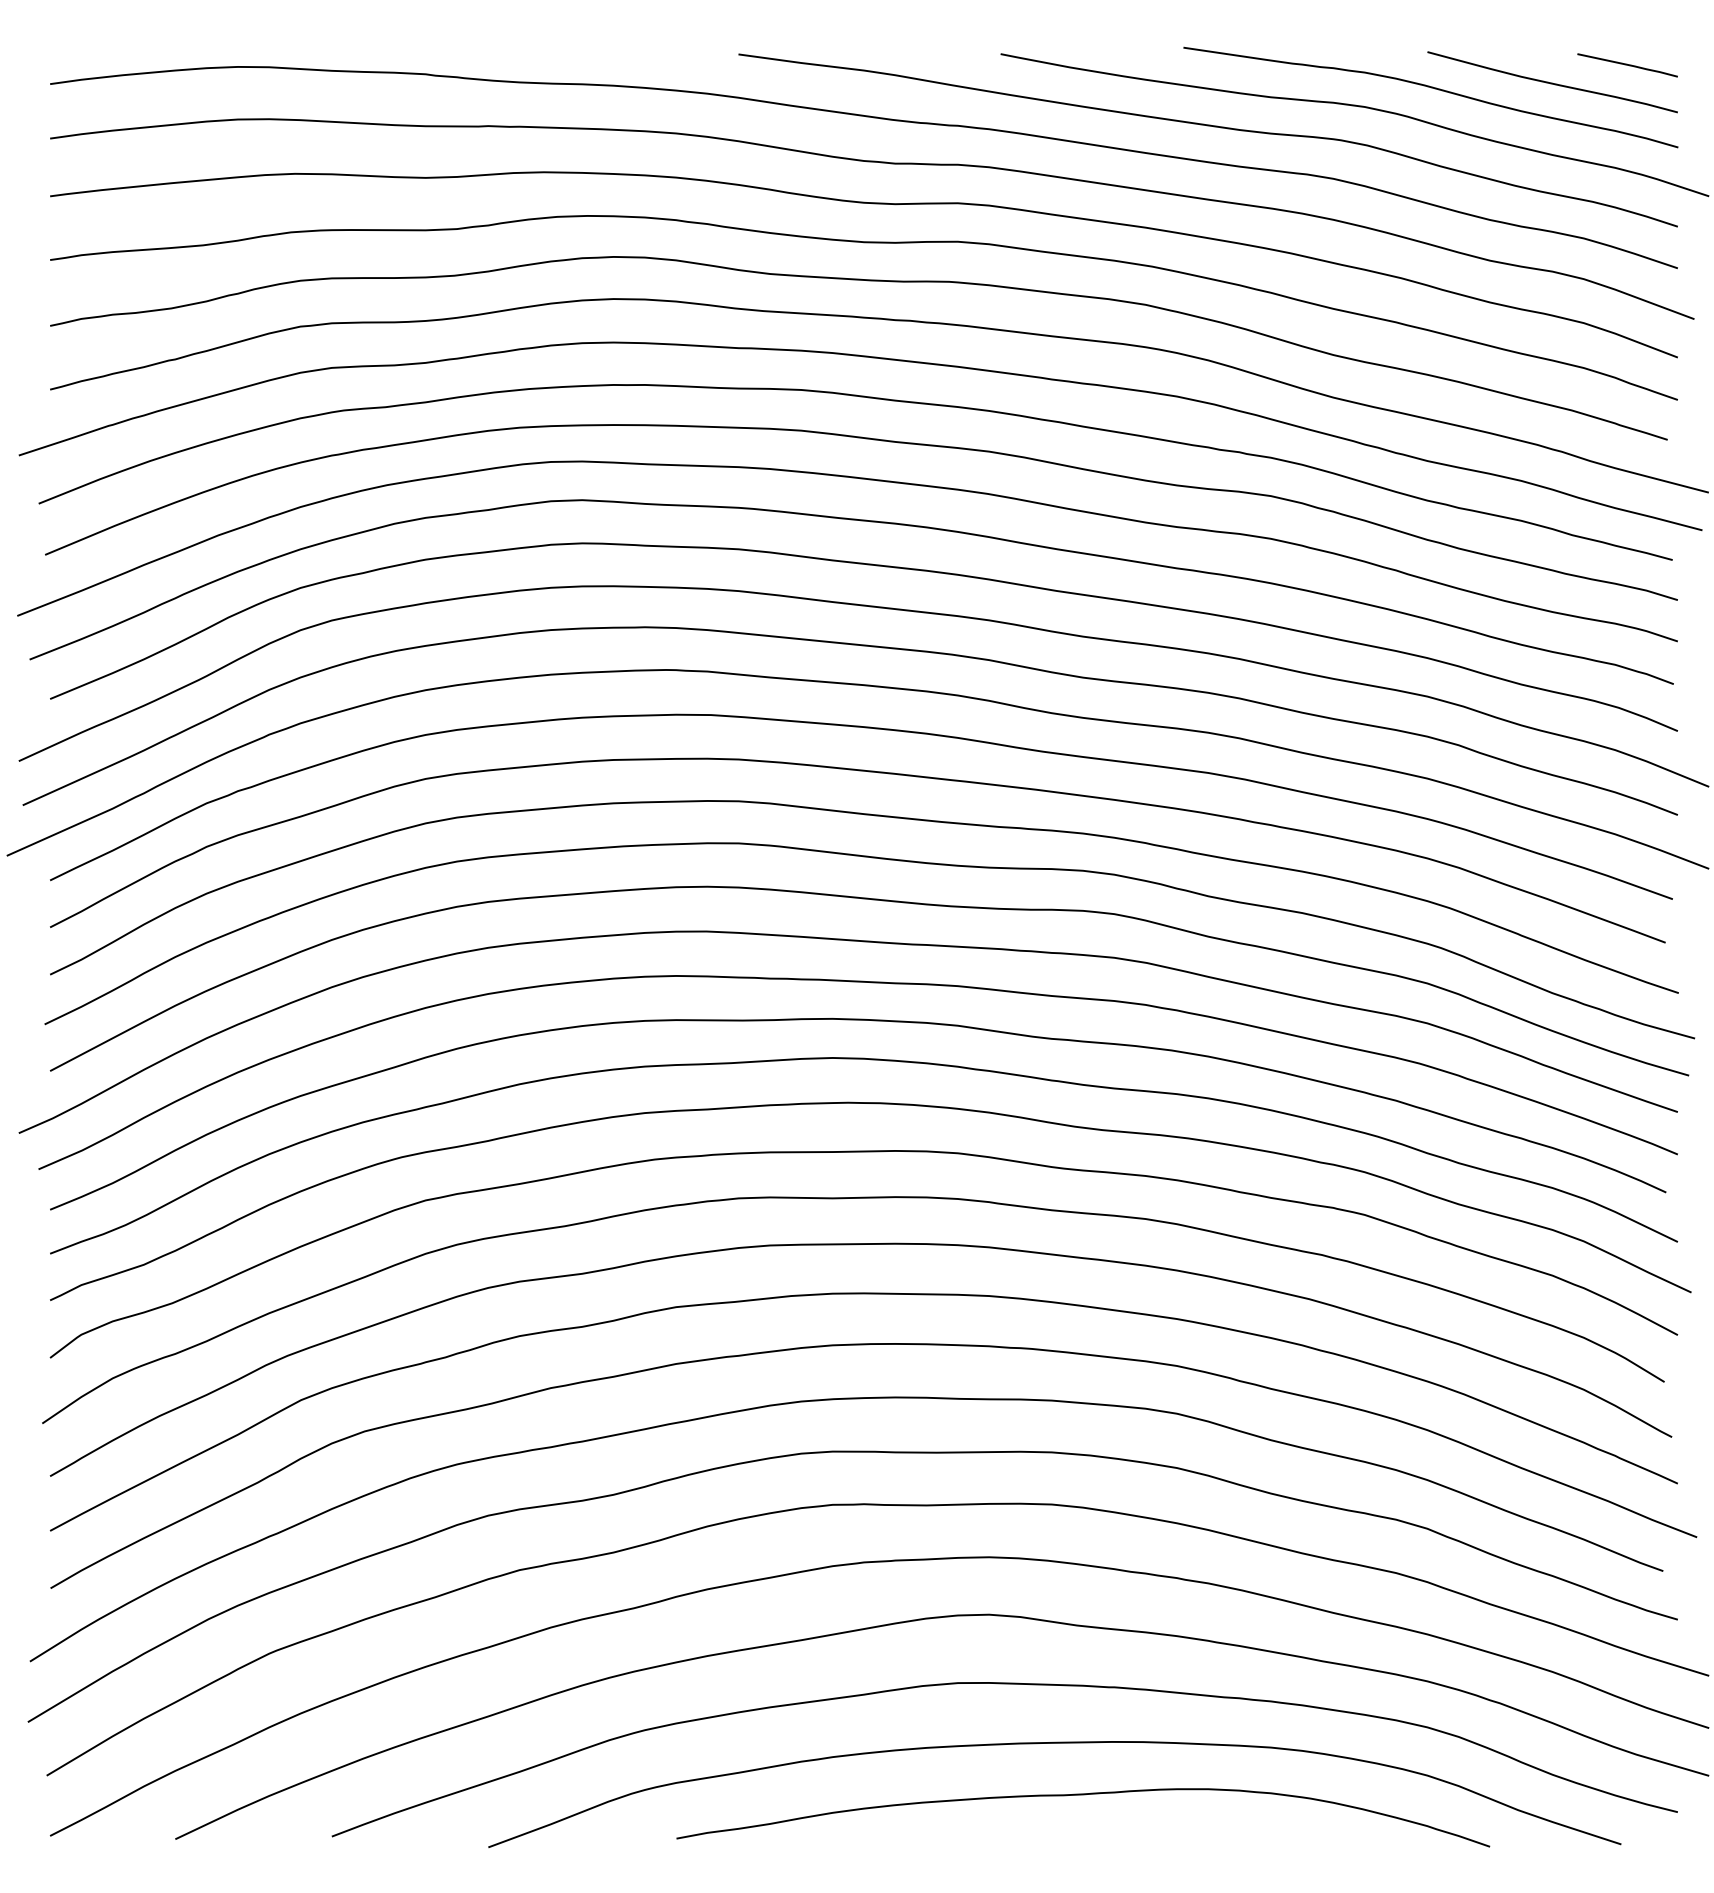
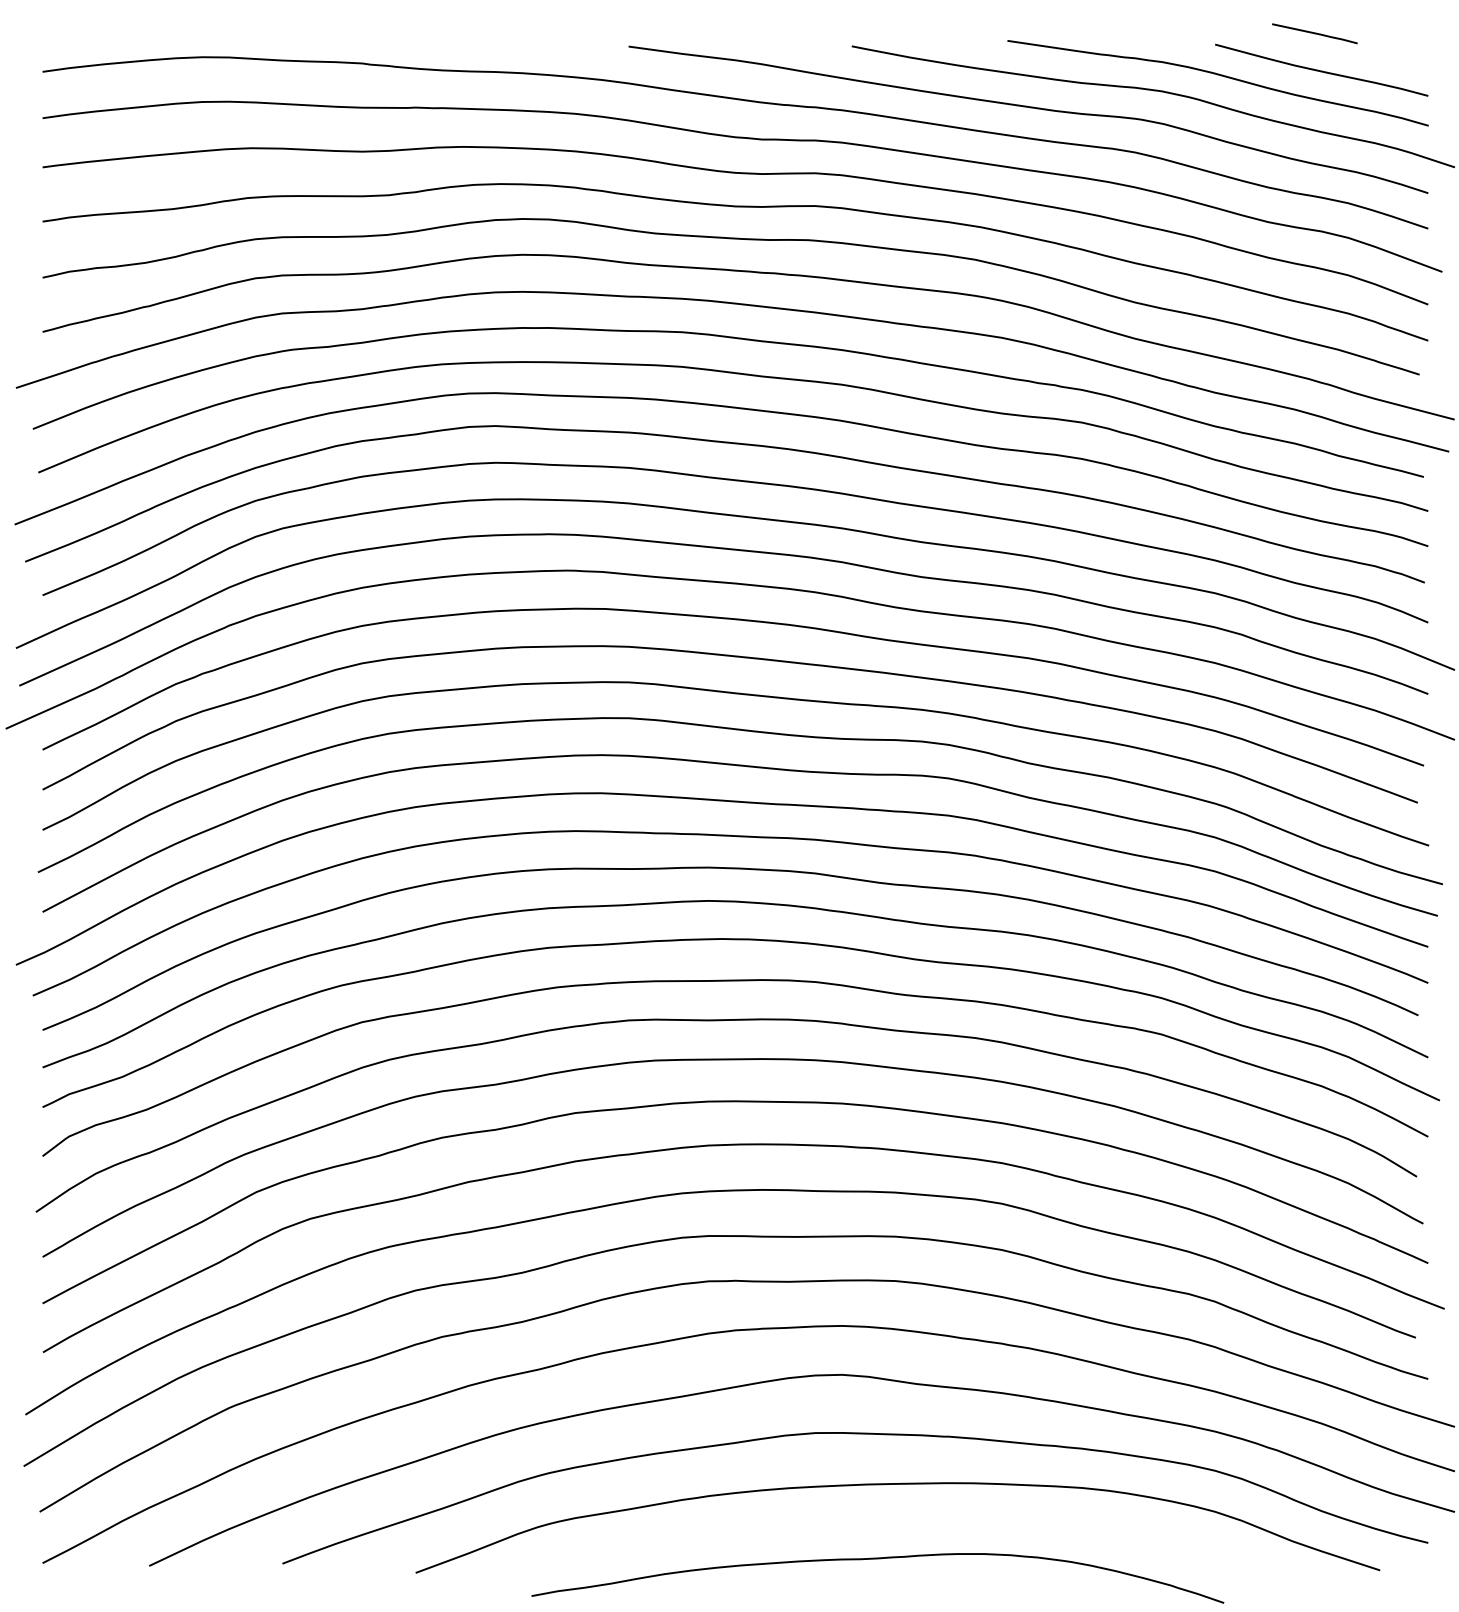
line: (1627, 65) -> (1314, 33), moved
curve: (1083, 1795) -> (878, 1559), moved

